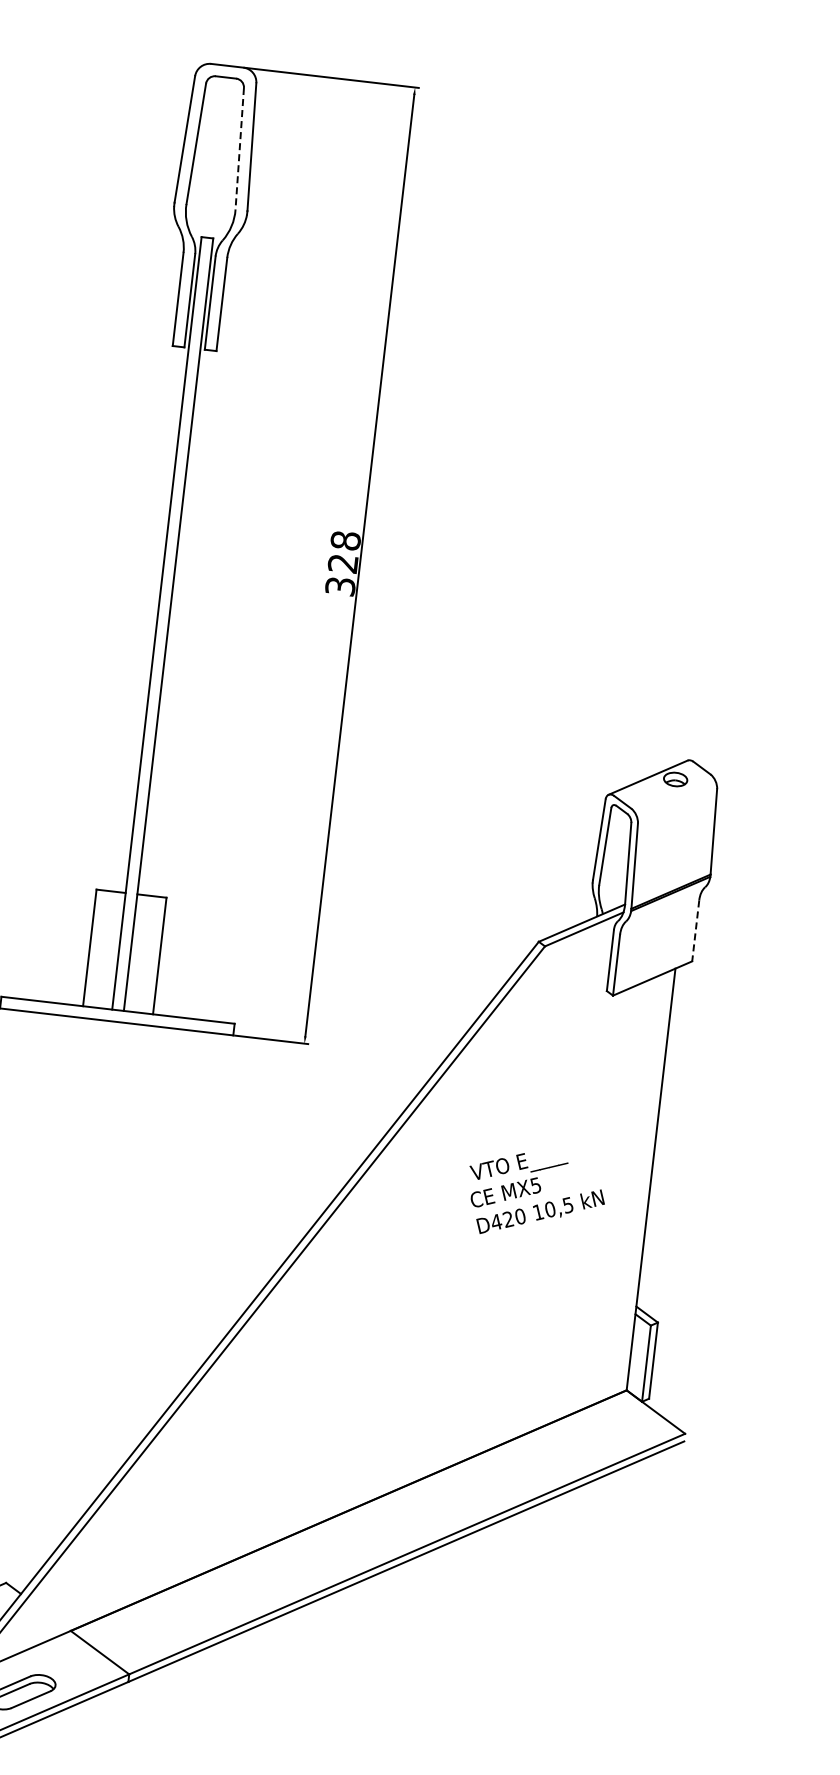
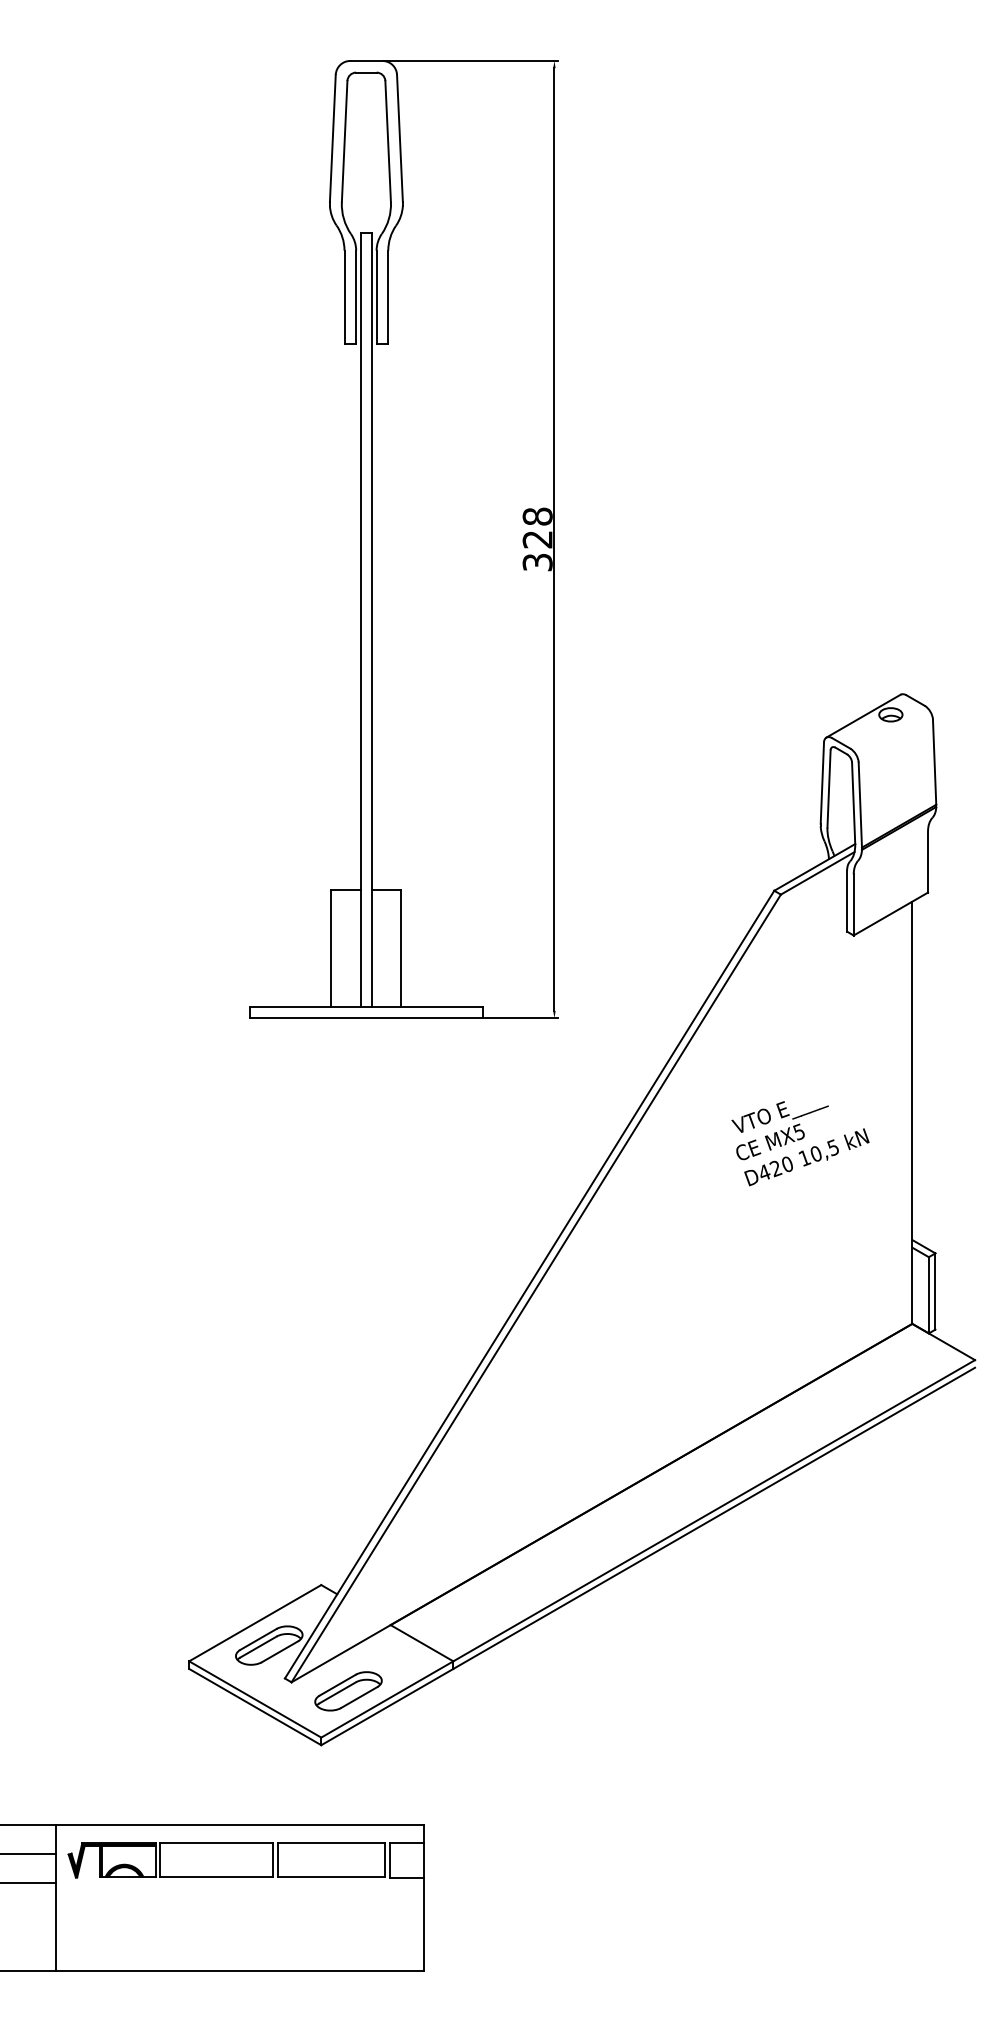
line: (240, 148) -> (388, 141), dashed -> solid
line: (696, 931) -> (928, 862), dashed -> solid

